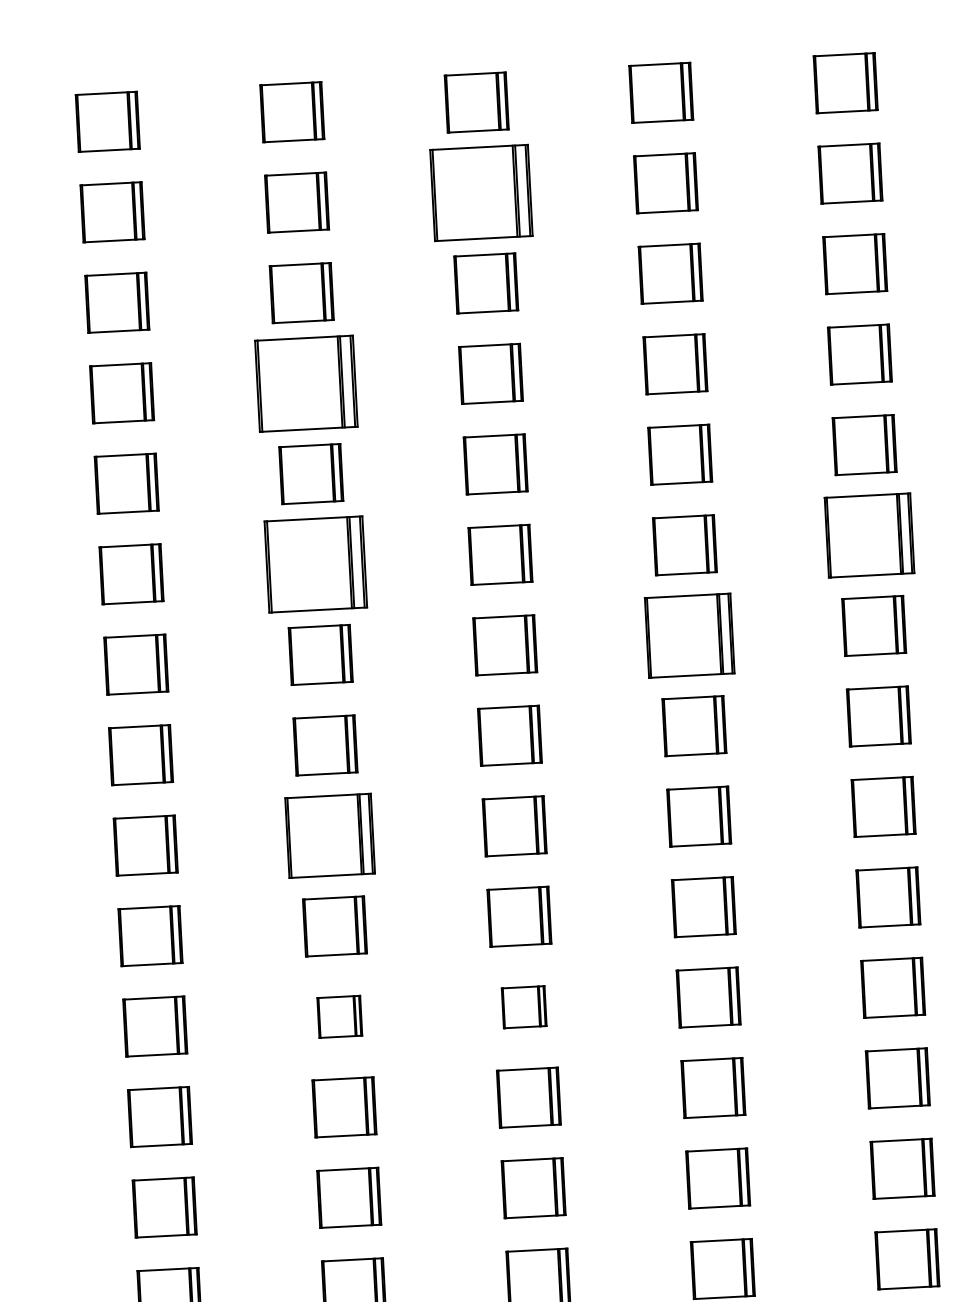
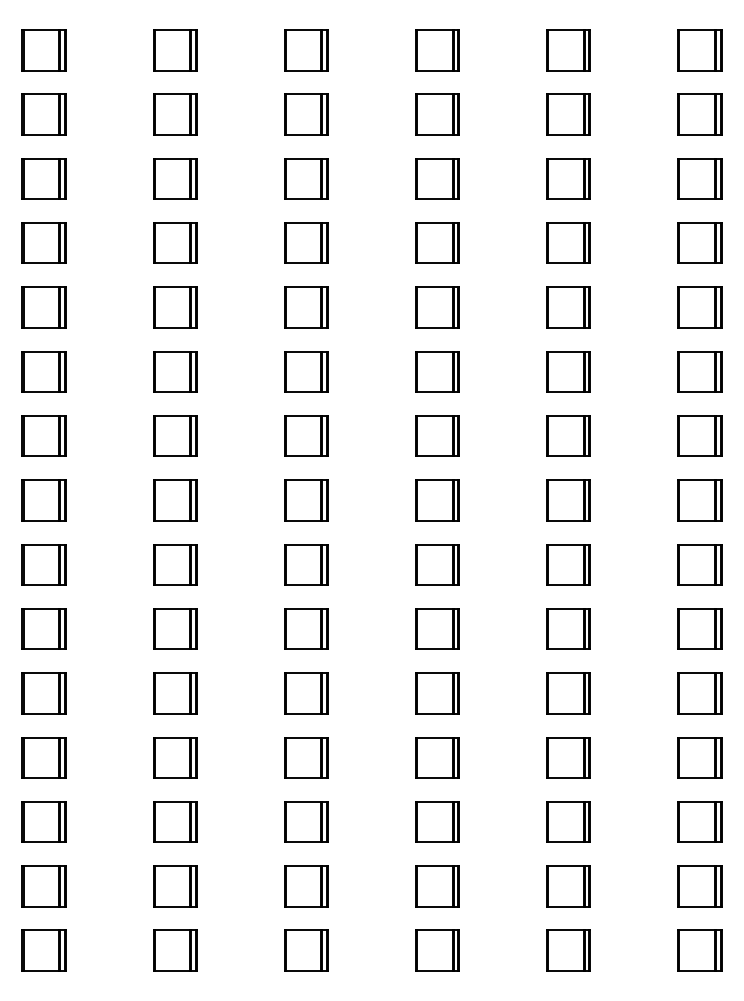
part: (481, 192) -> (306, 114), size x0.62
part: (306, 382) -> (175, 242), size x0.62
part: (869, 535) -> (568, 371), size x0.71
part: (316, 564) -> (175, 371), size x0.62
part: (689, 634) -> (437, 435), size x0.71
part: (330, 835) -> (175, 564), size x0.71
part: (524, 1007) -> (306, 693), size x1.43
part: (340, 1016) -> (175, 693), size x1.43

